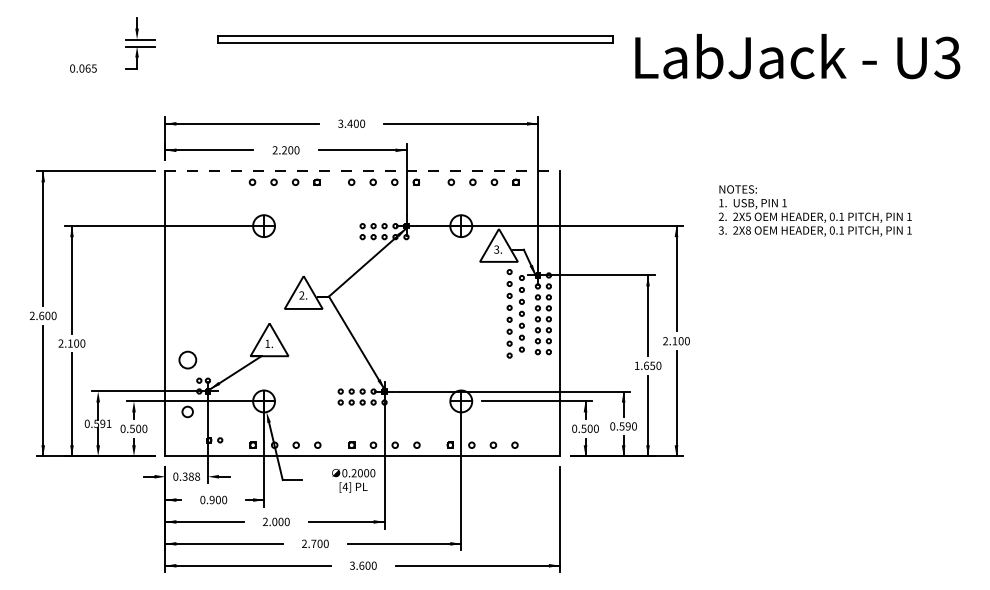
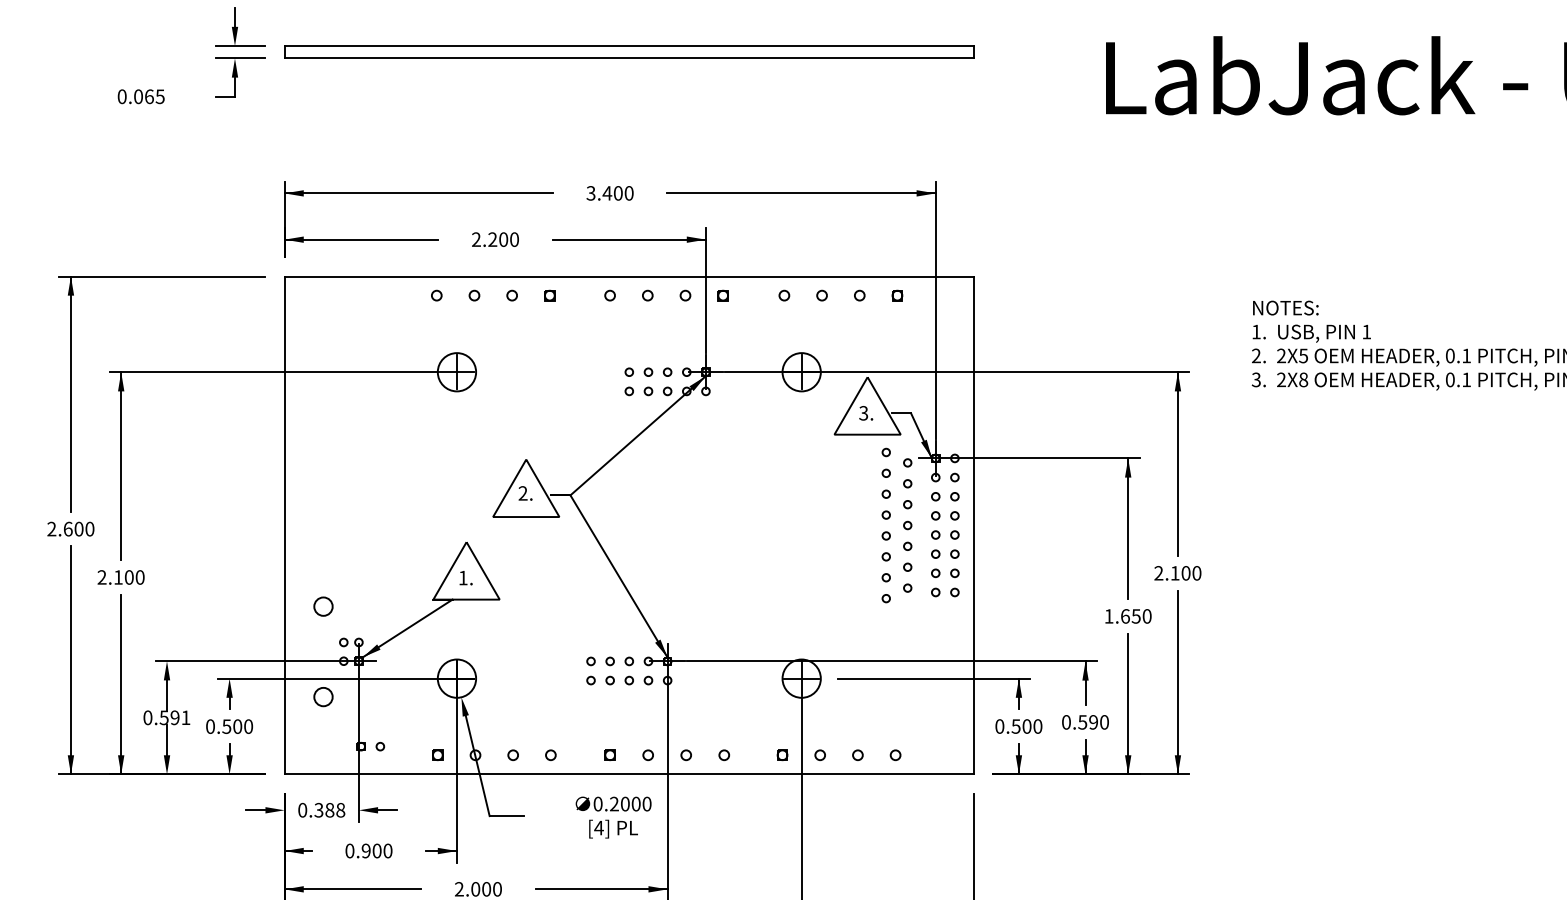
part: (415, 39) -> (629, 52), moved
line: (363, 171) -> (630, 276), dashed -> solid
circle: (187, 360) -> (323, 607), size x0.62

